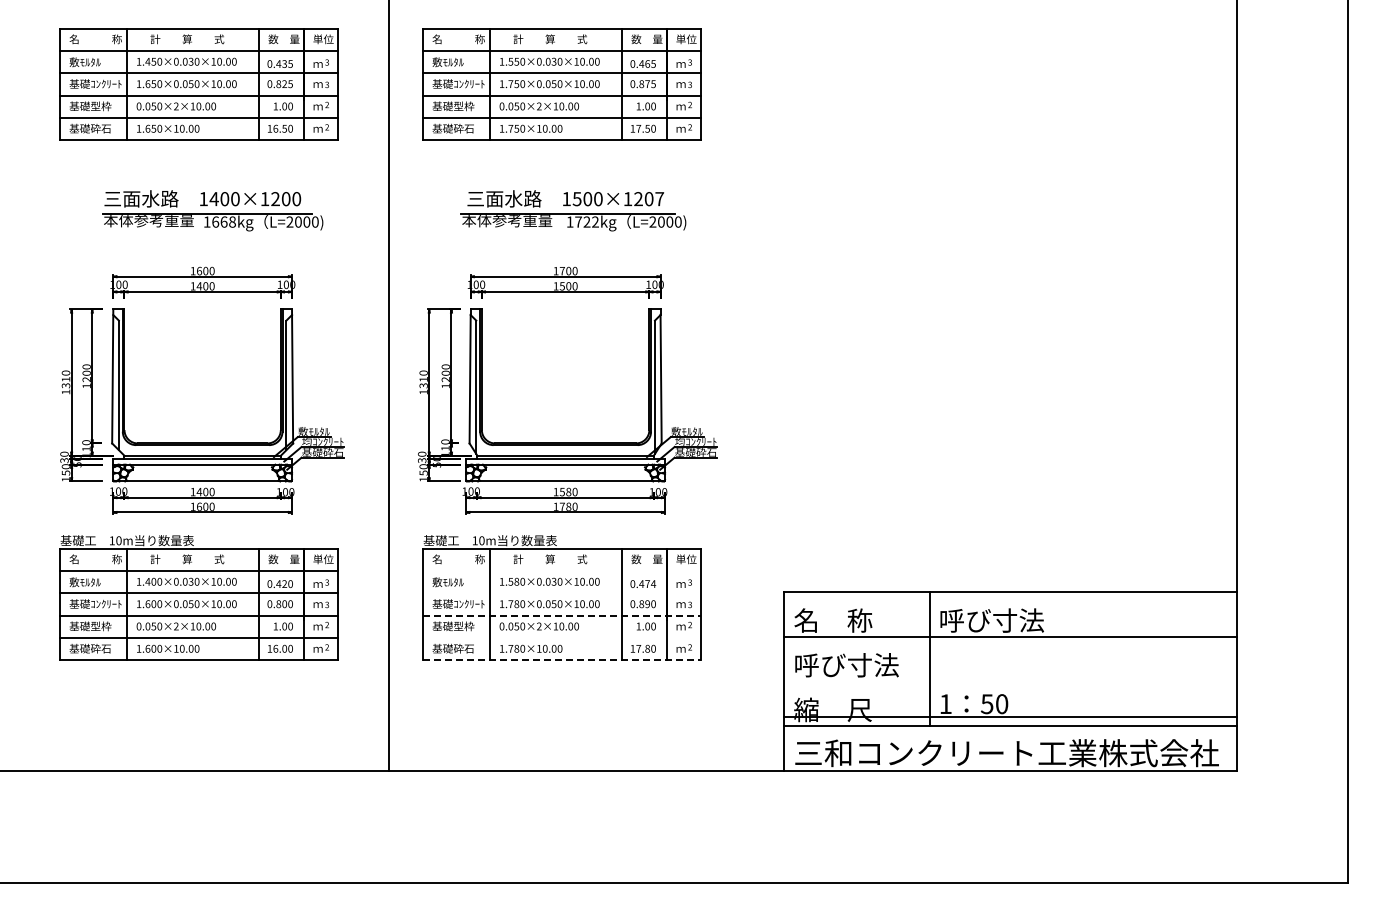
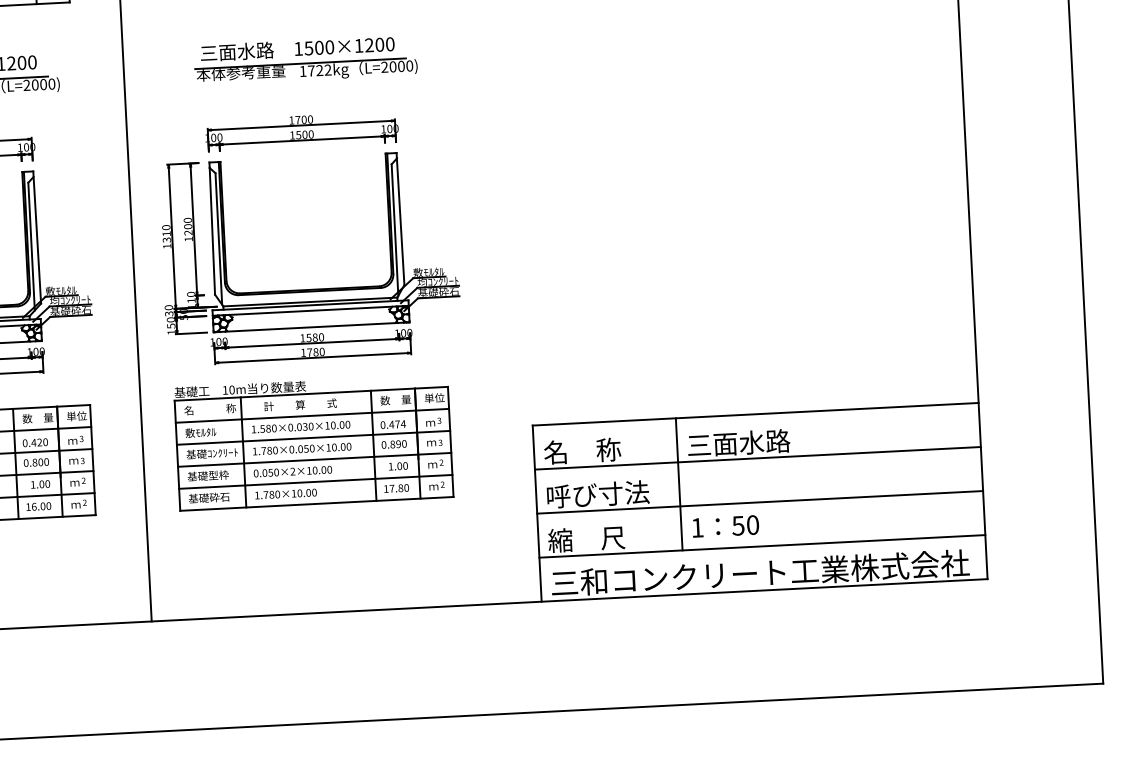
text: (659, 199) -> (390, 44), 1500×1207 -> 1500×1200
line: (561, 571) -> (312, 416), added
line: (561, 593) -> (313, 438), added
line: (561, 615) -> (314, 459), dashed -> solid
text: (992, 620) -> (739, 443), 呼び寸法 -> 三面水路
line: (561, 638) -> (315, 482), added
line: (561, 660) -> (316, 504), dashed -> solid
line: (1010, 716) -> (760, 502), moved

